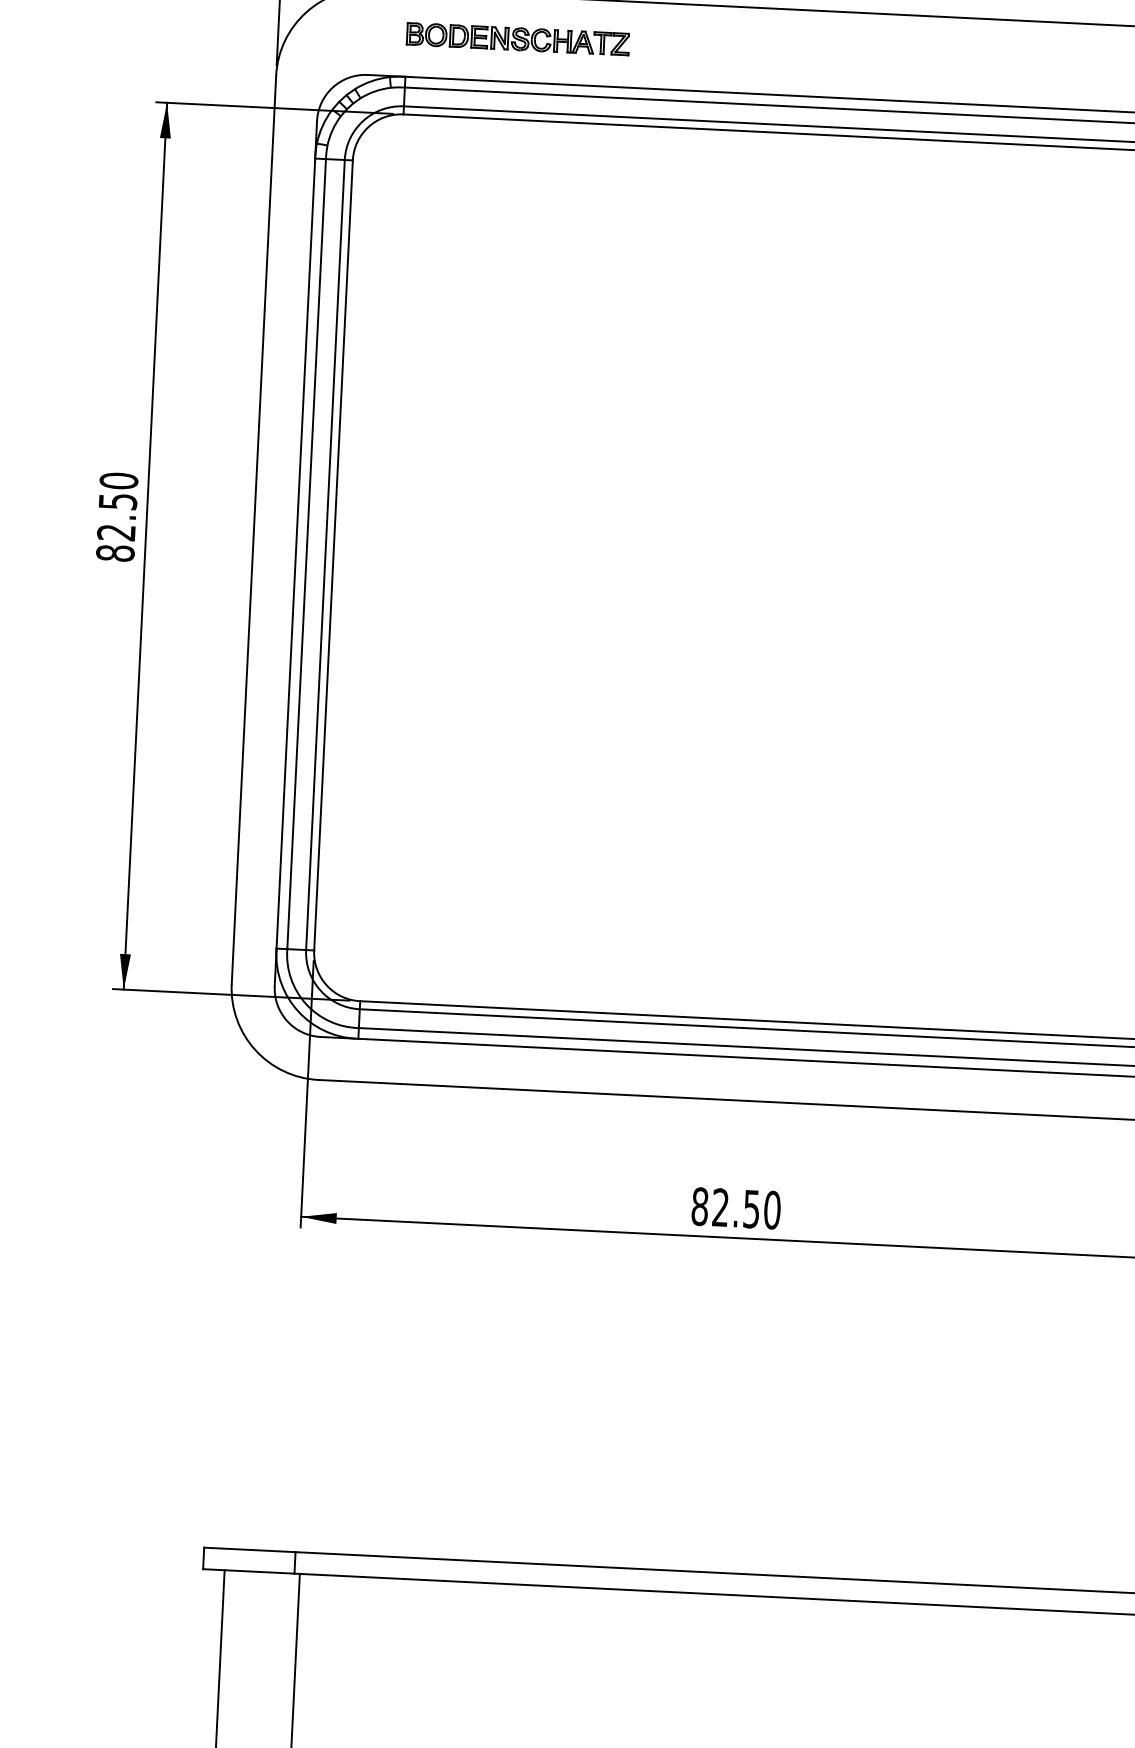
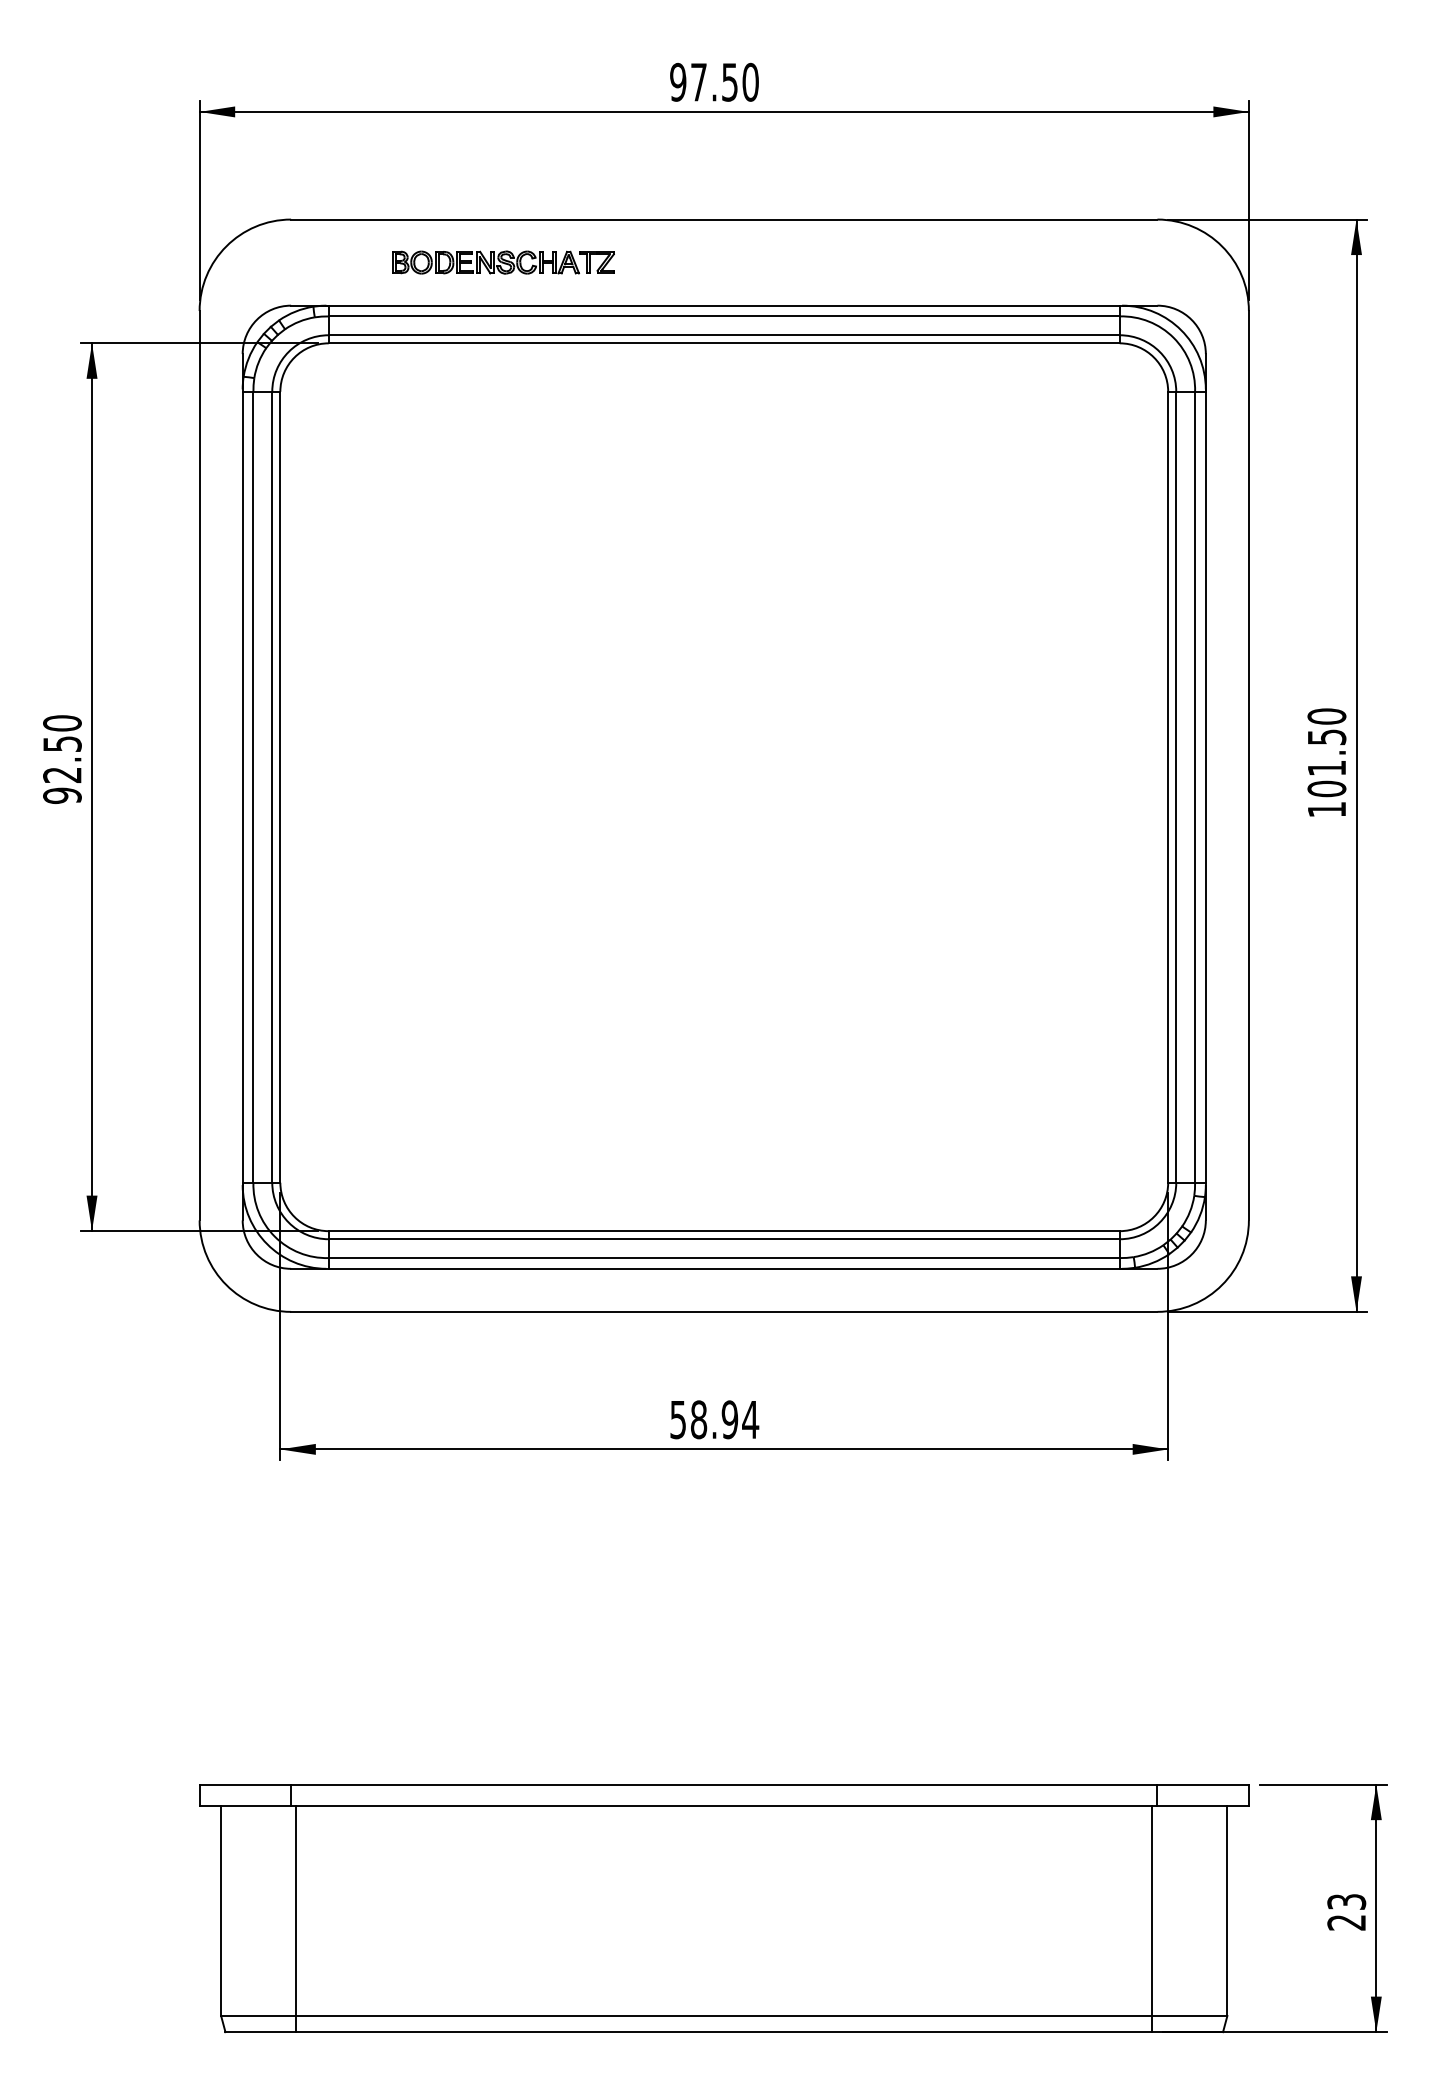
part: (518, 39) -> (503, 262), moved
text: (115, 553) -> (62, 795), 82.50 -> 92.50
text: (736, 1208) -> (714, 1419), 82.50 -> 58.94

